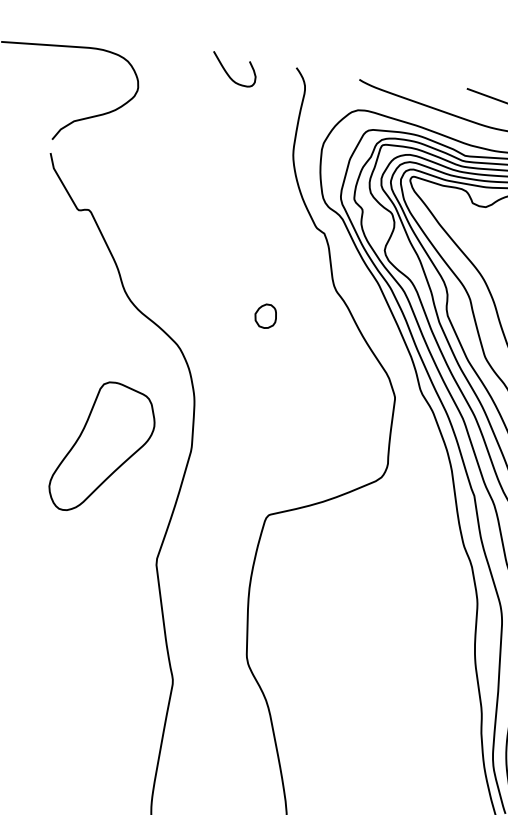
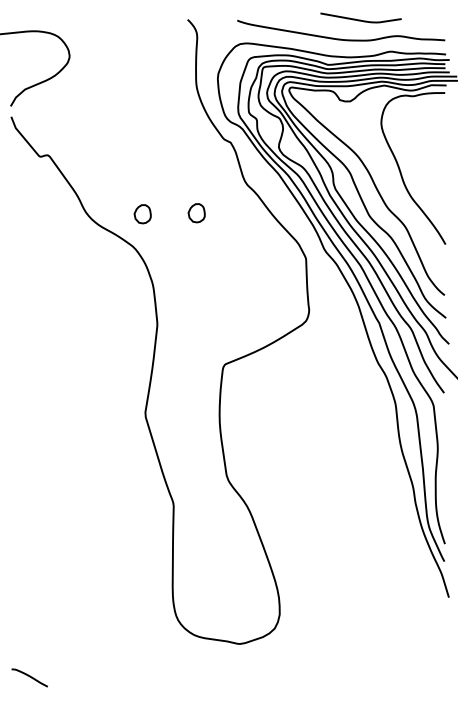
curve: (228, 72) -> (136, 32), removed
part: (196, 306) -> (142, 214), added
part: (102, 448) -> (89, 335), removed

